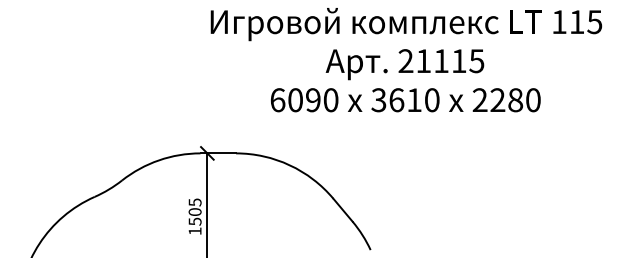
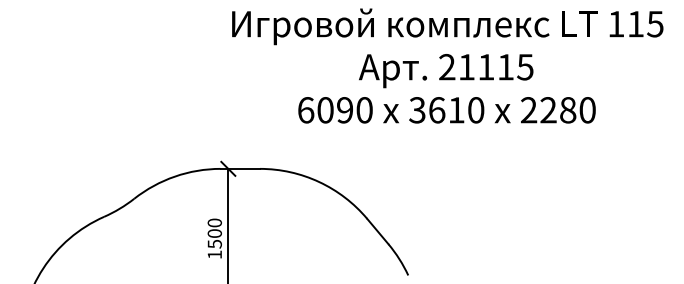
text: (194, 202) -> (214, 222), 1505 -> 1500

